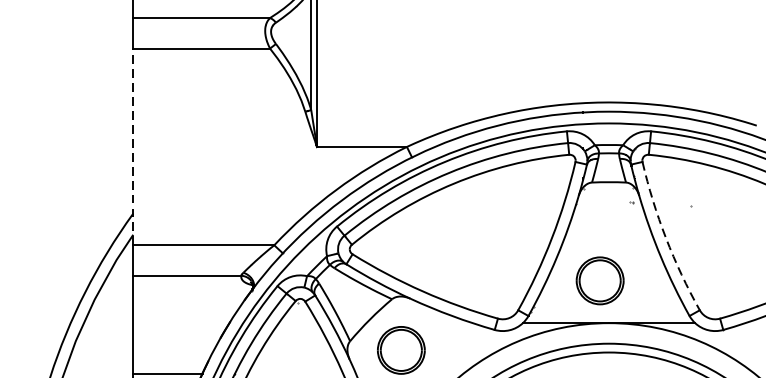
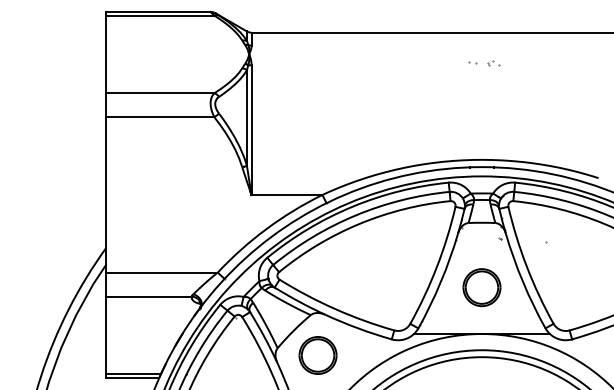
line: (133, 146) -> (106, 194), dashed -> solid
arc: (665, 237) -> (526, 266), dashed -> solid
part: (599, 280) -> (481, 287), moved

